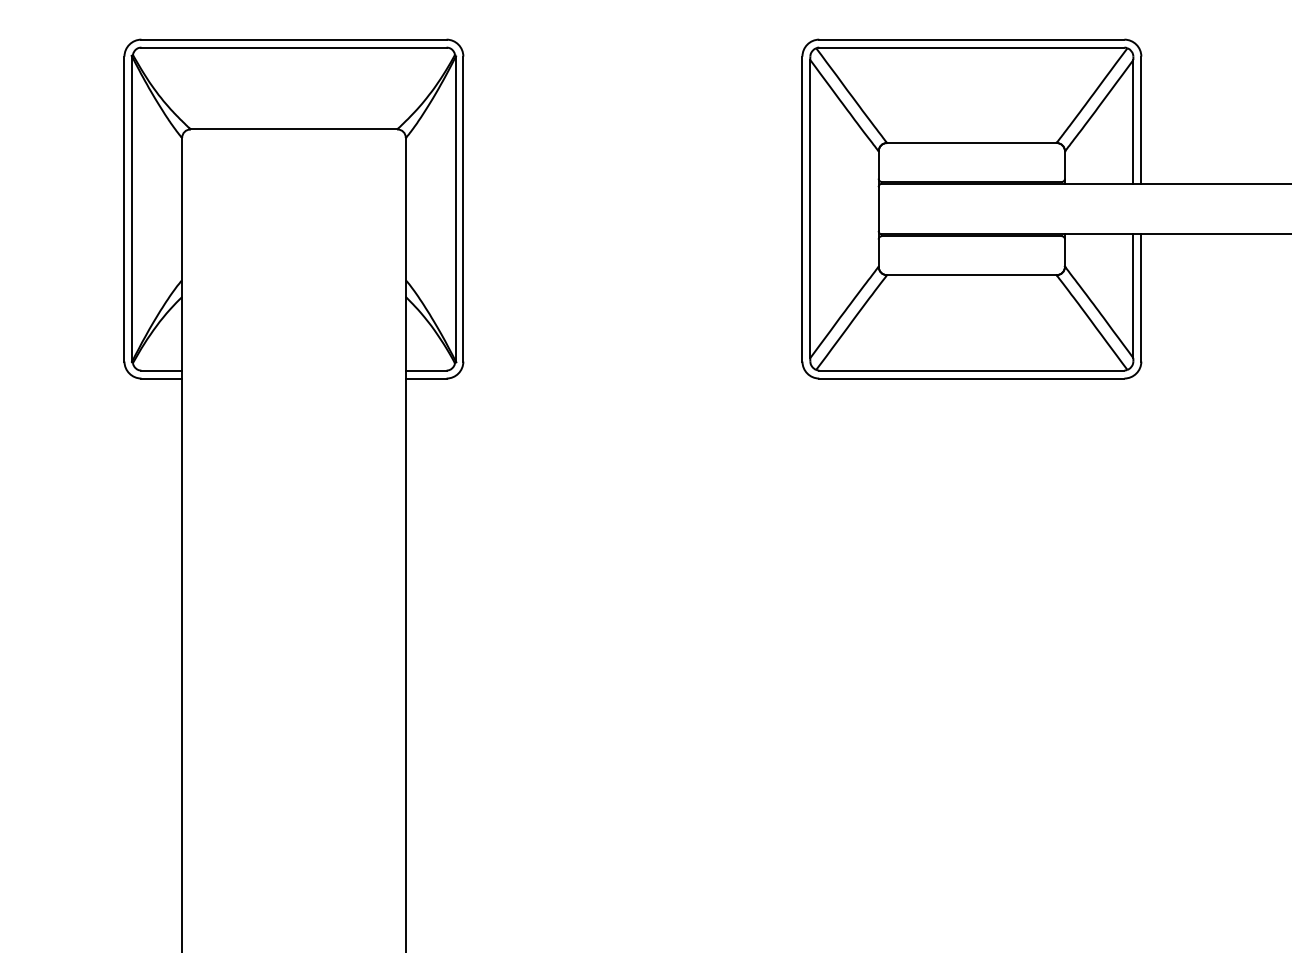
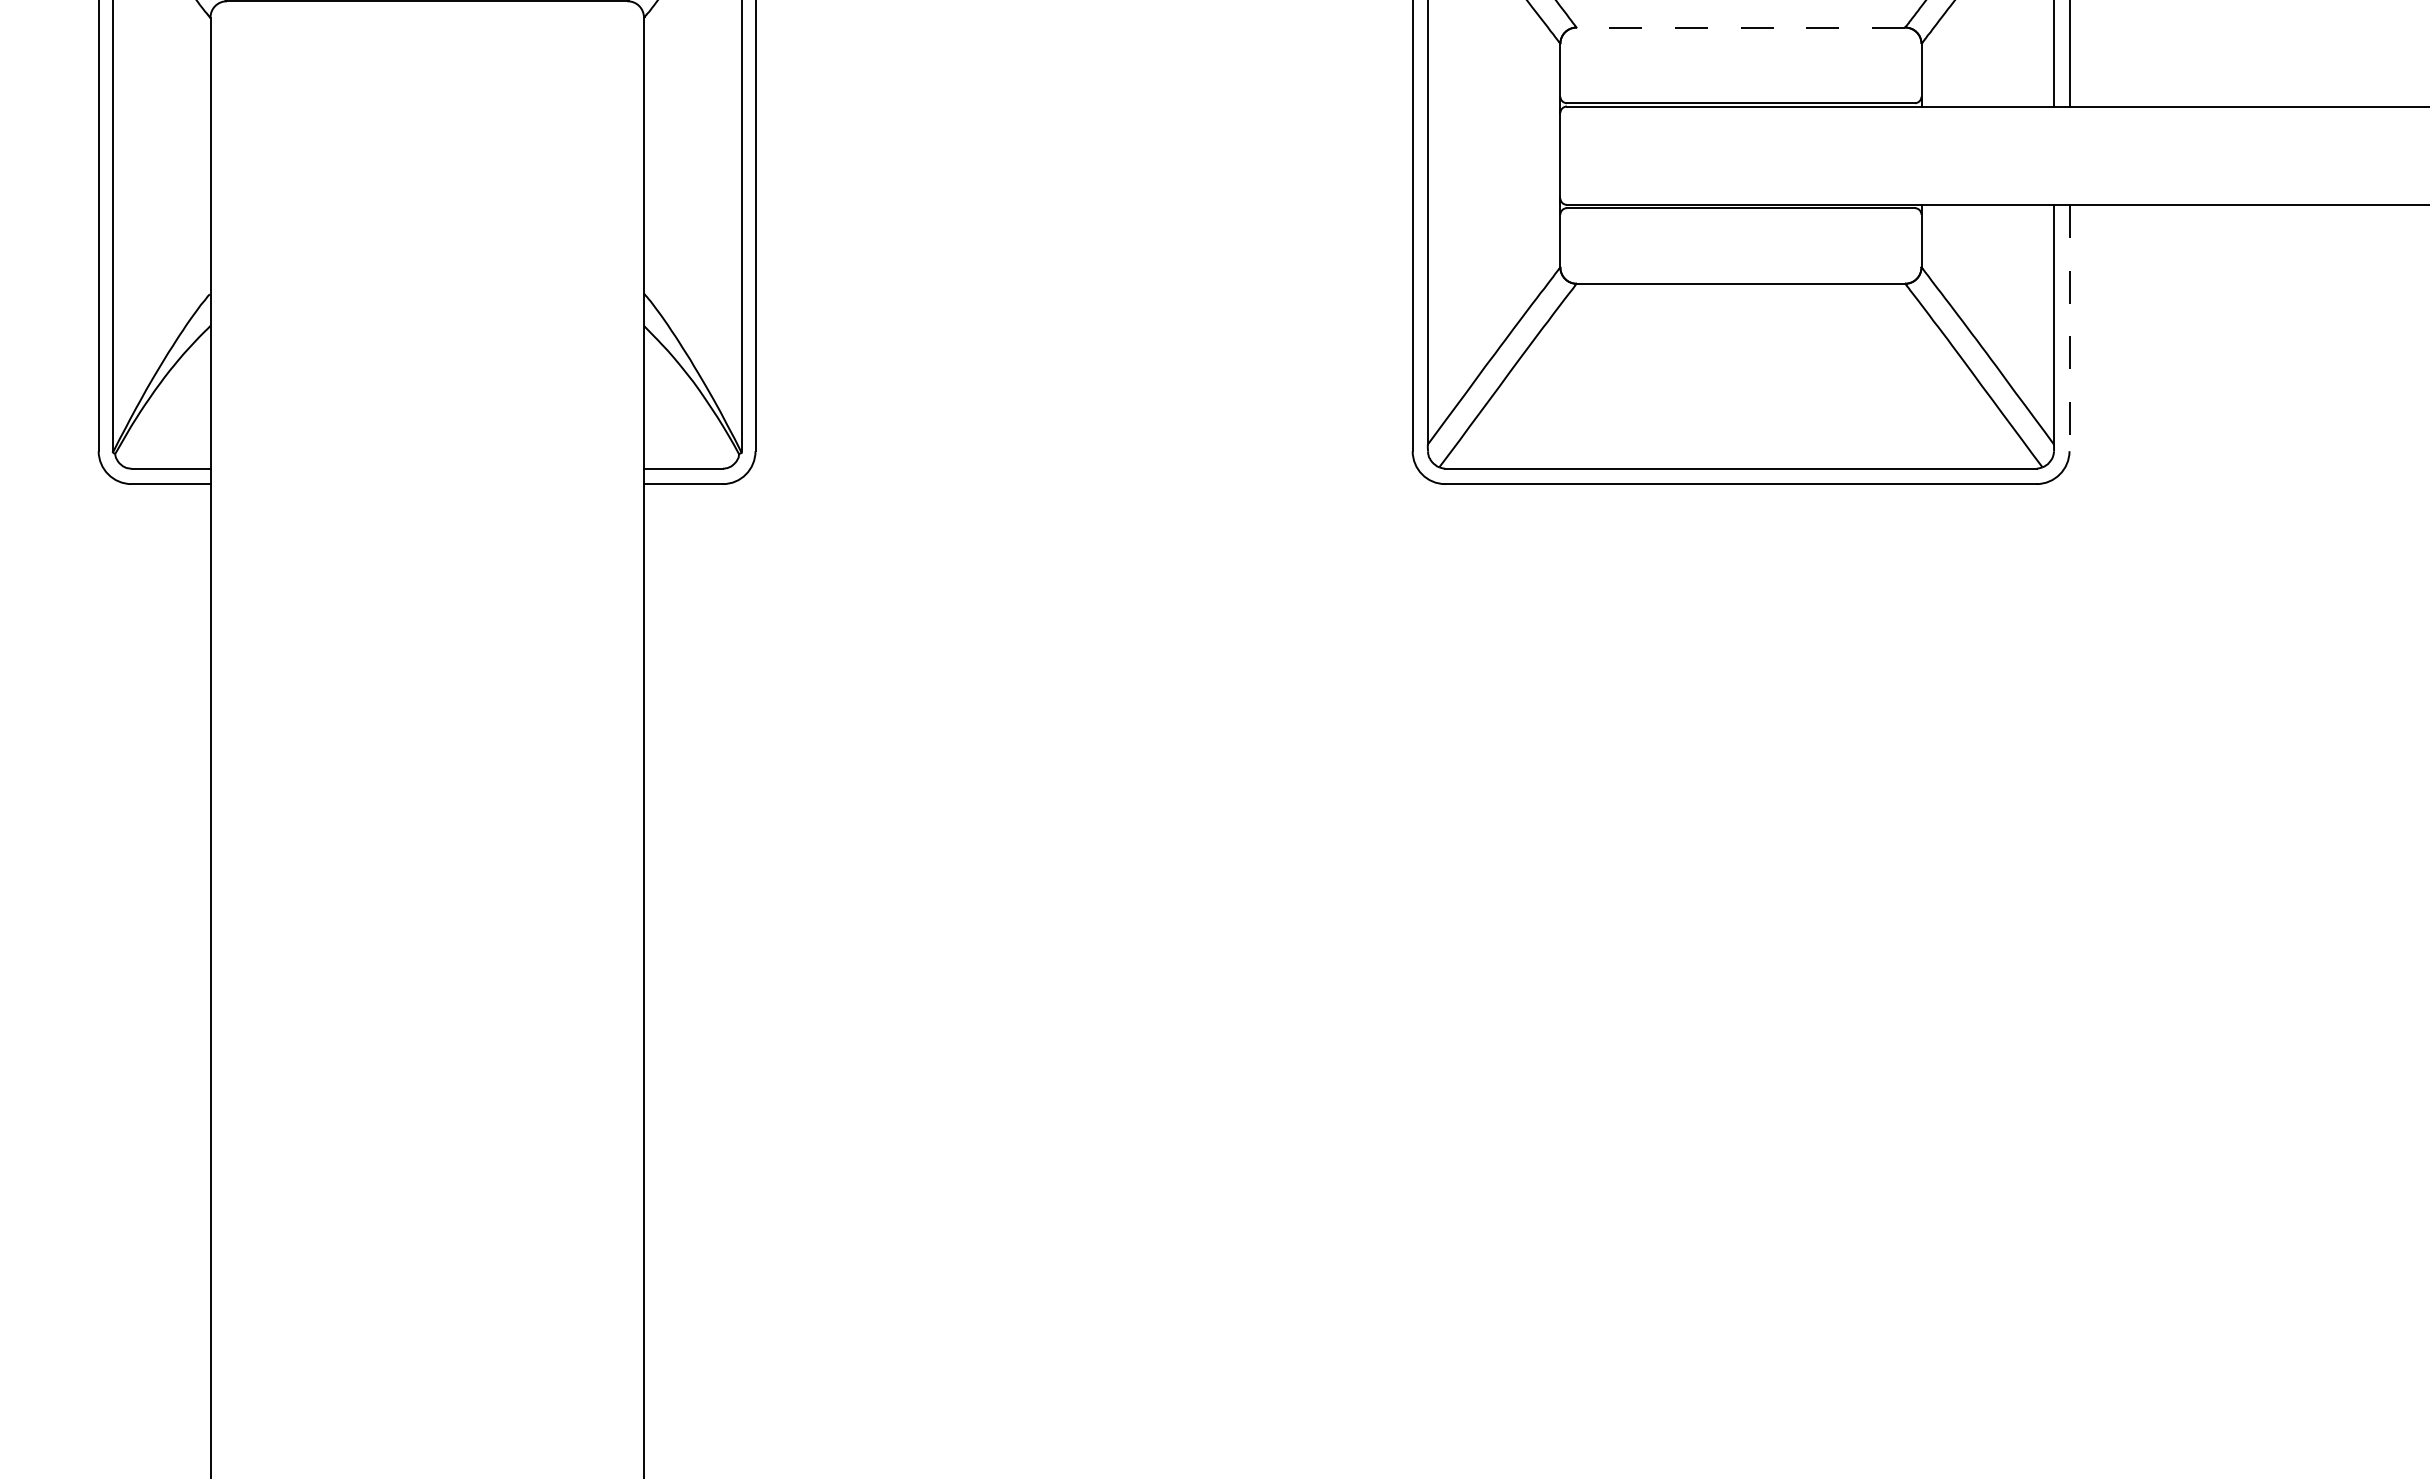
line: (971, 143) -> (1740, 28), solid -> dashed
line: (1141, 298) -> (2069, 328), solid -> dashed

